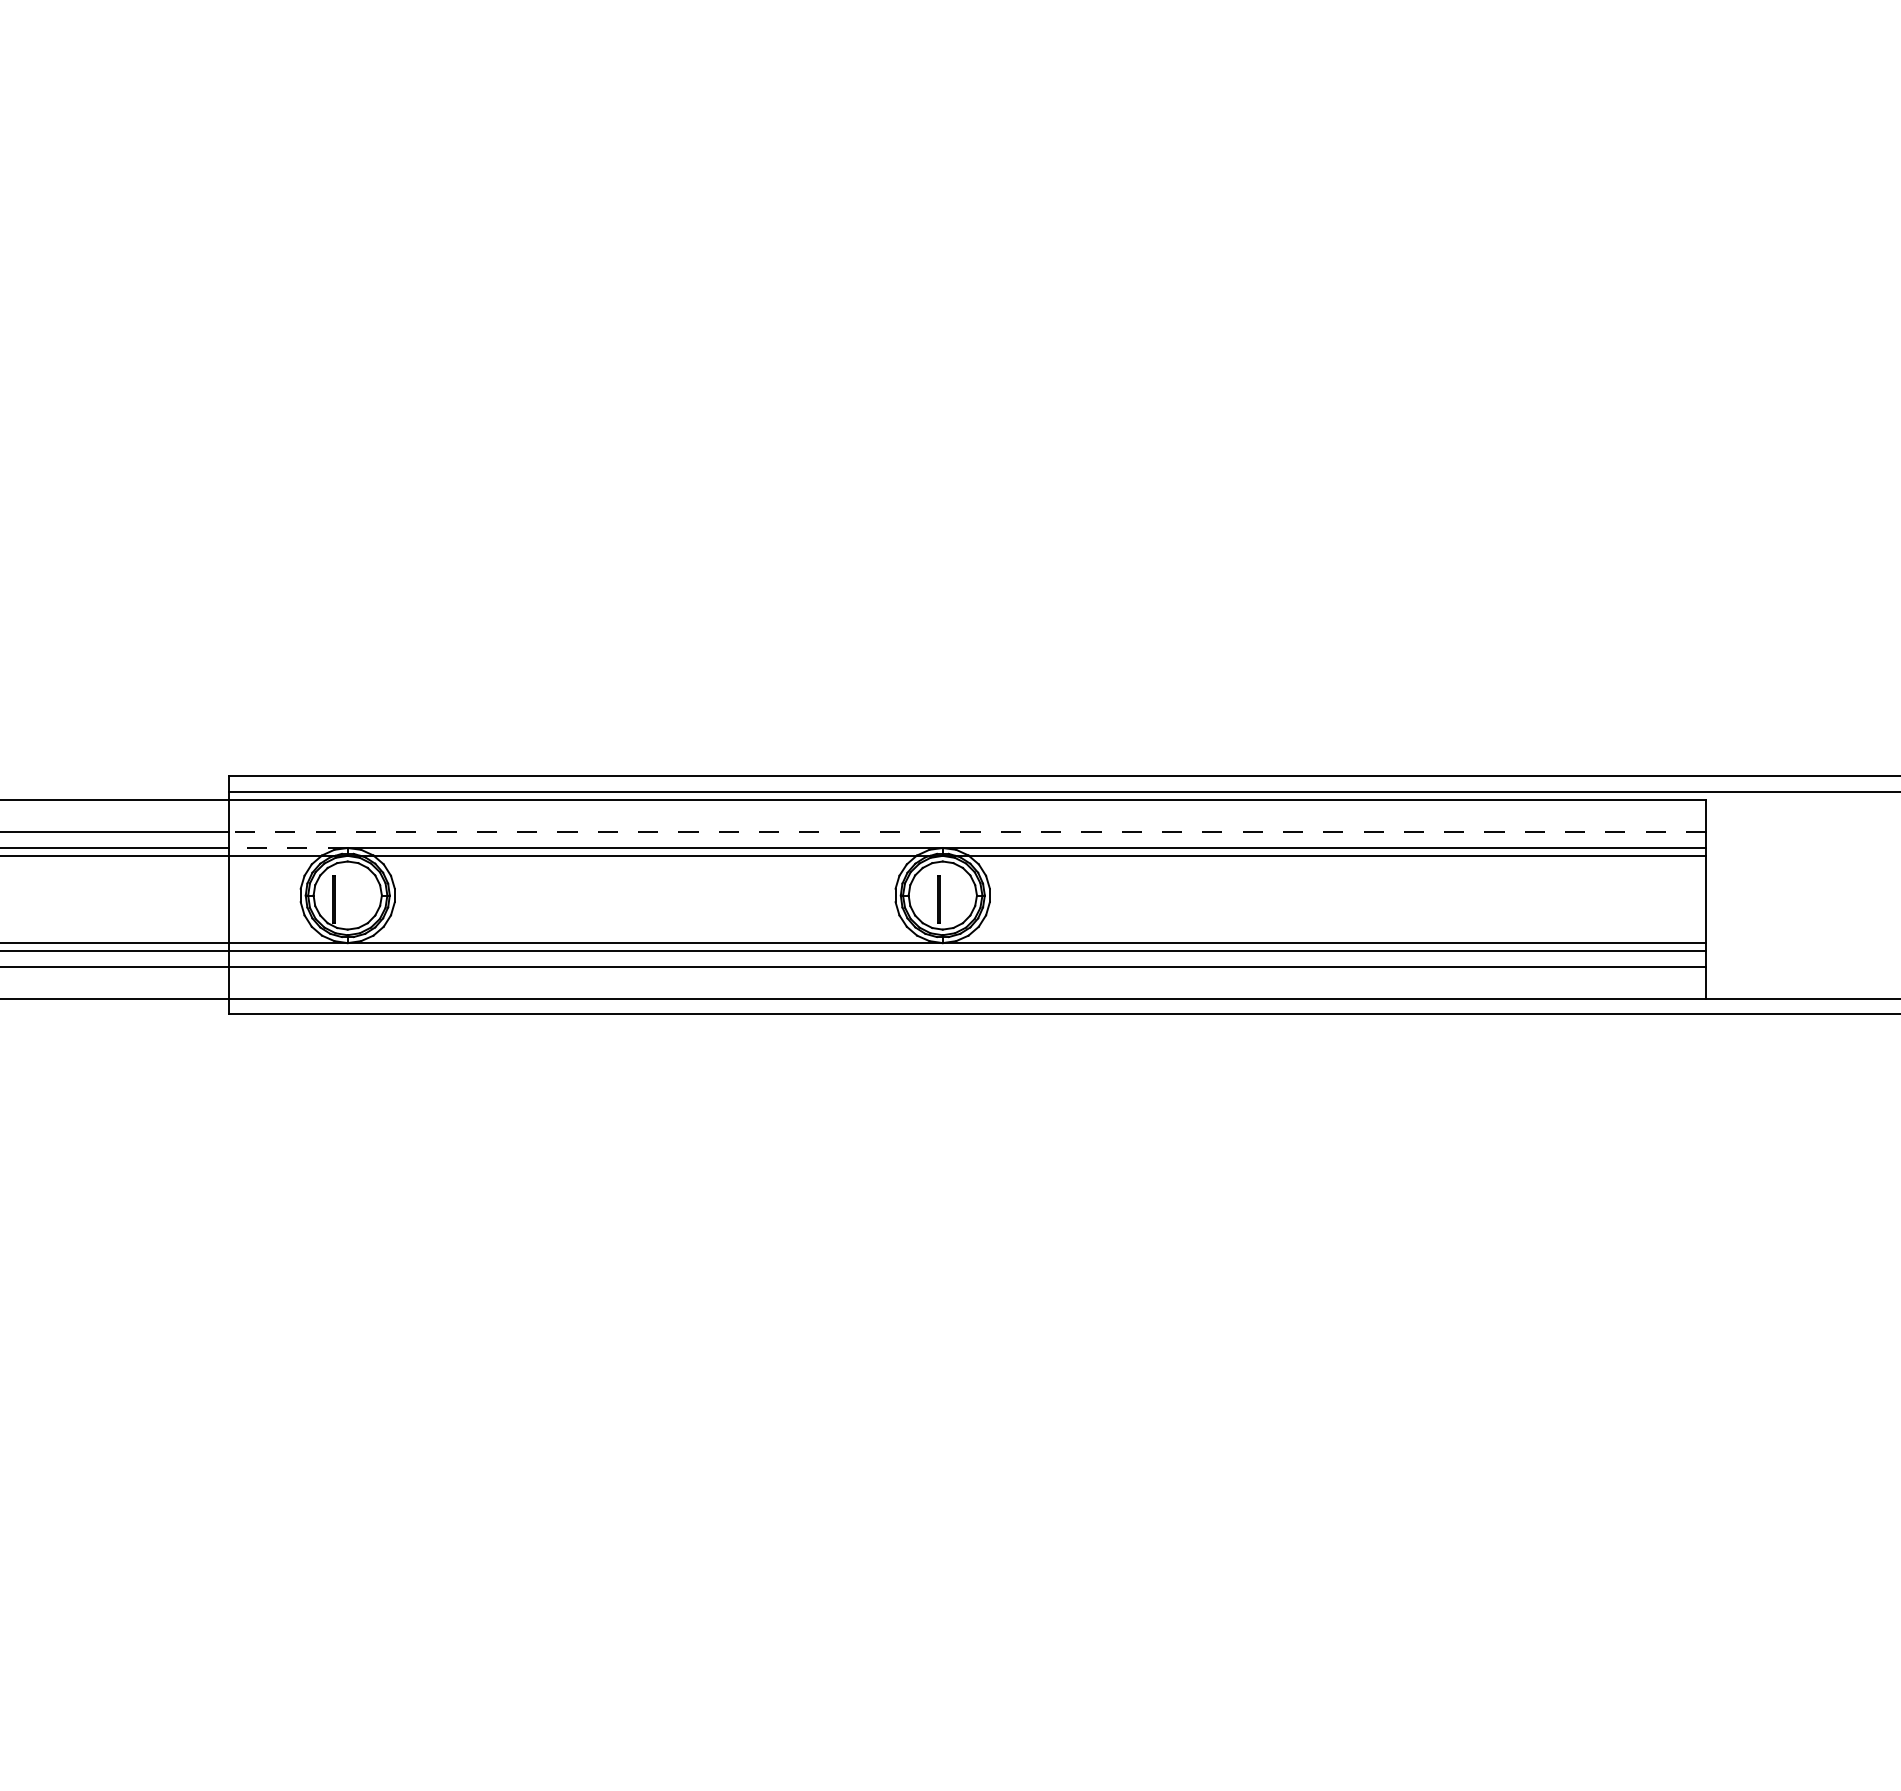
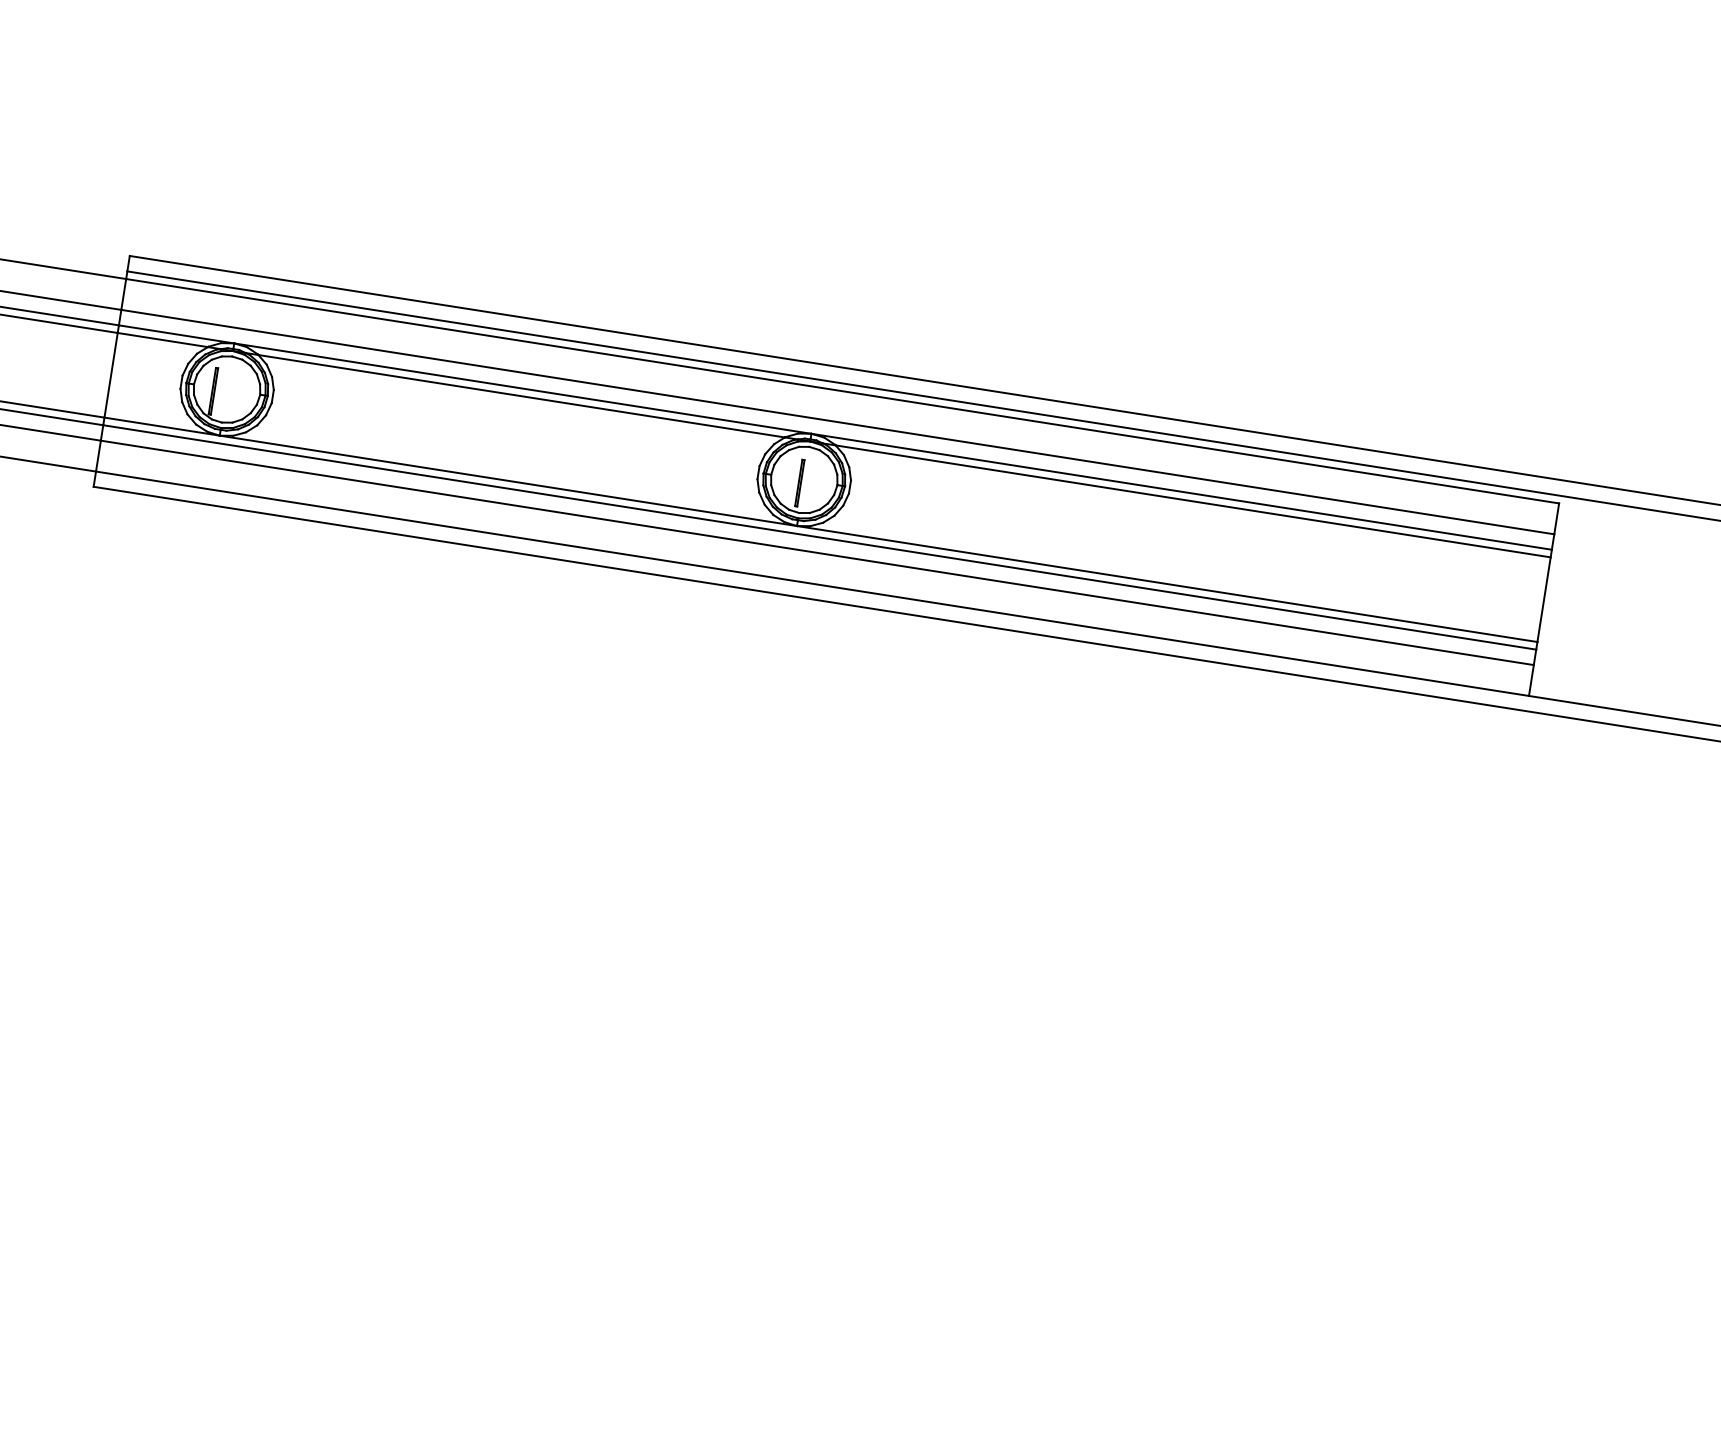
line: (967, 832) -> (837, 422), dashed -> solid
line: (287, 848) -> (175, 334), dashed -> solid

